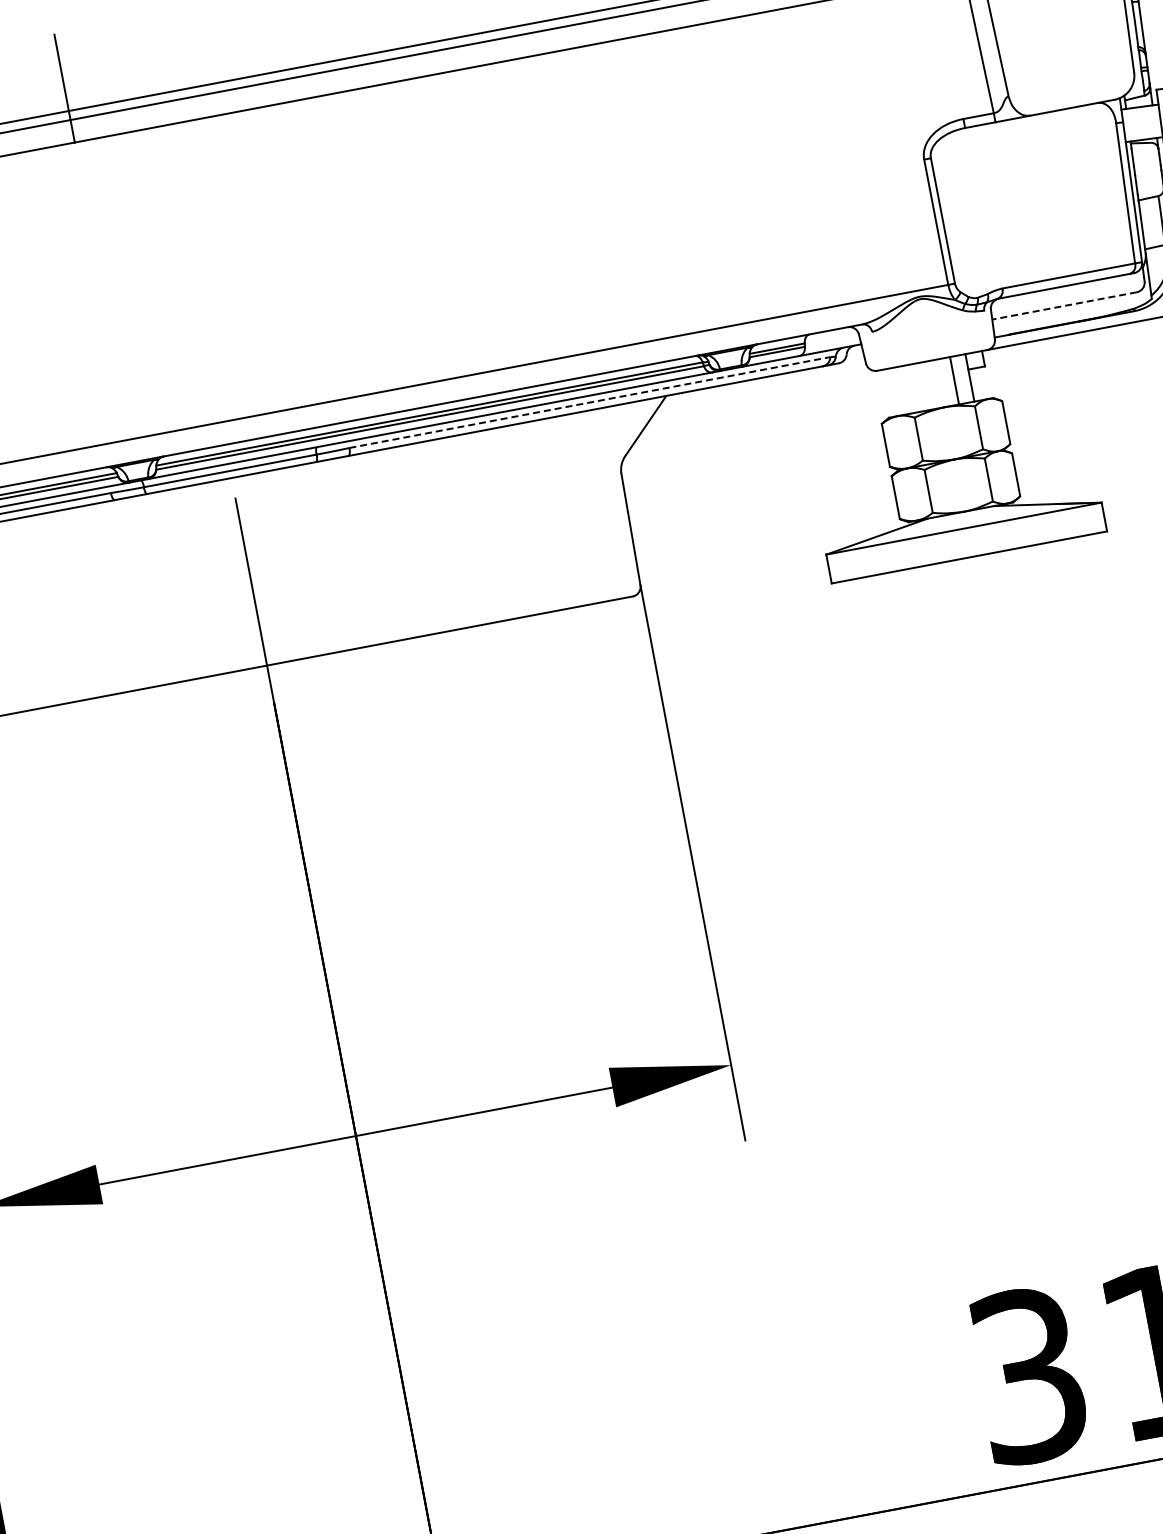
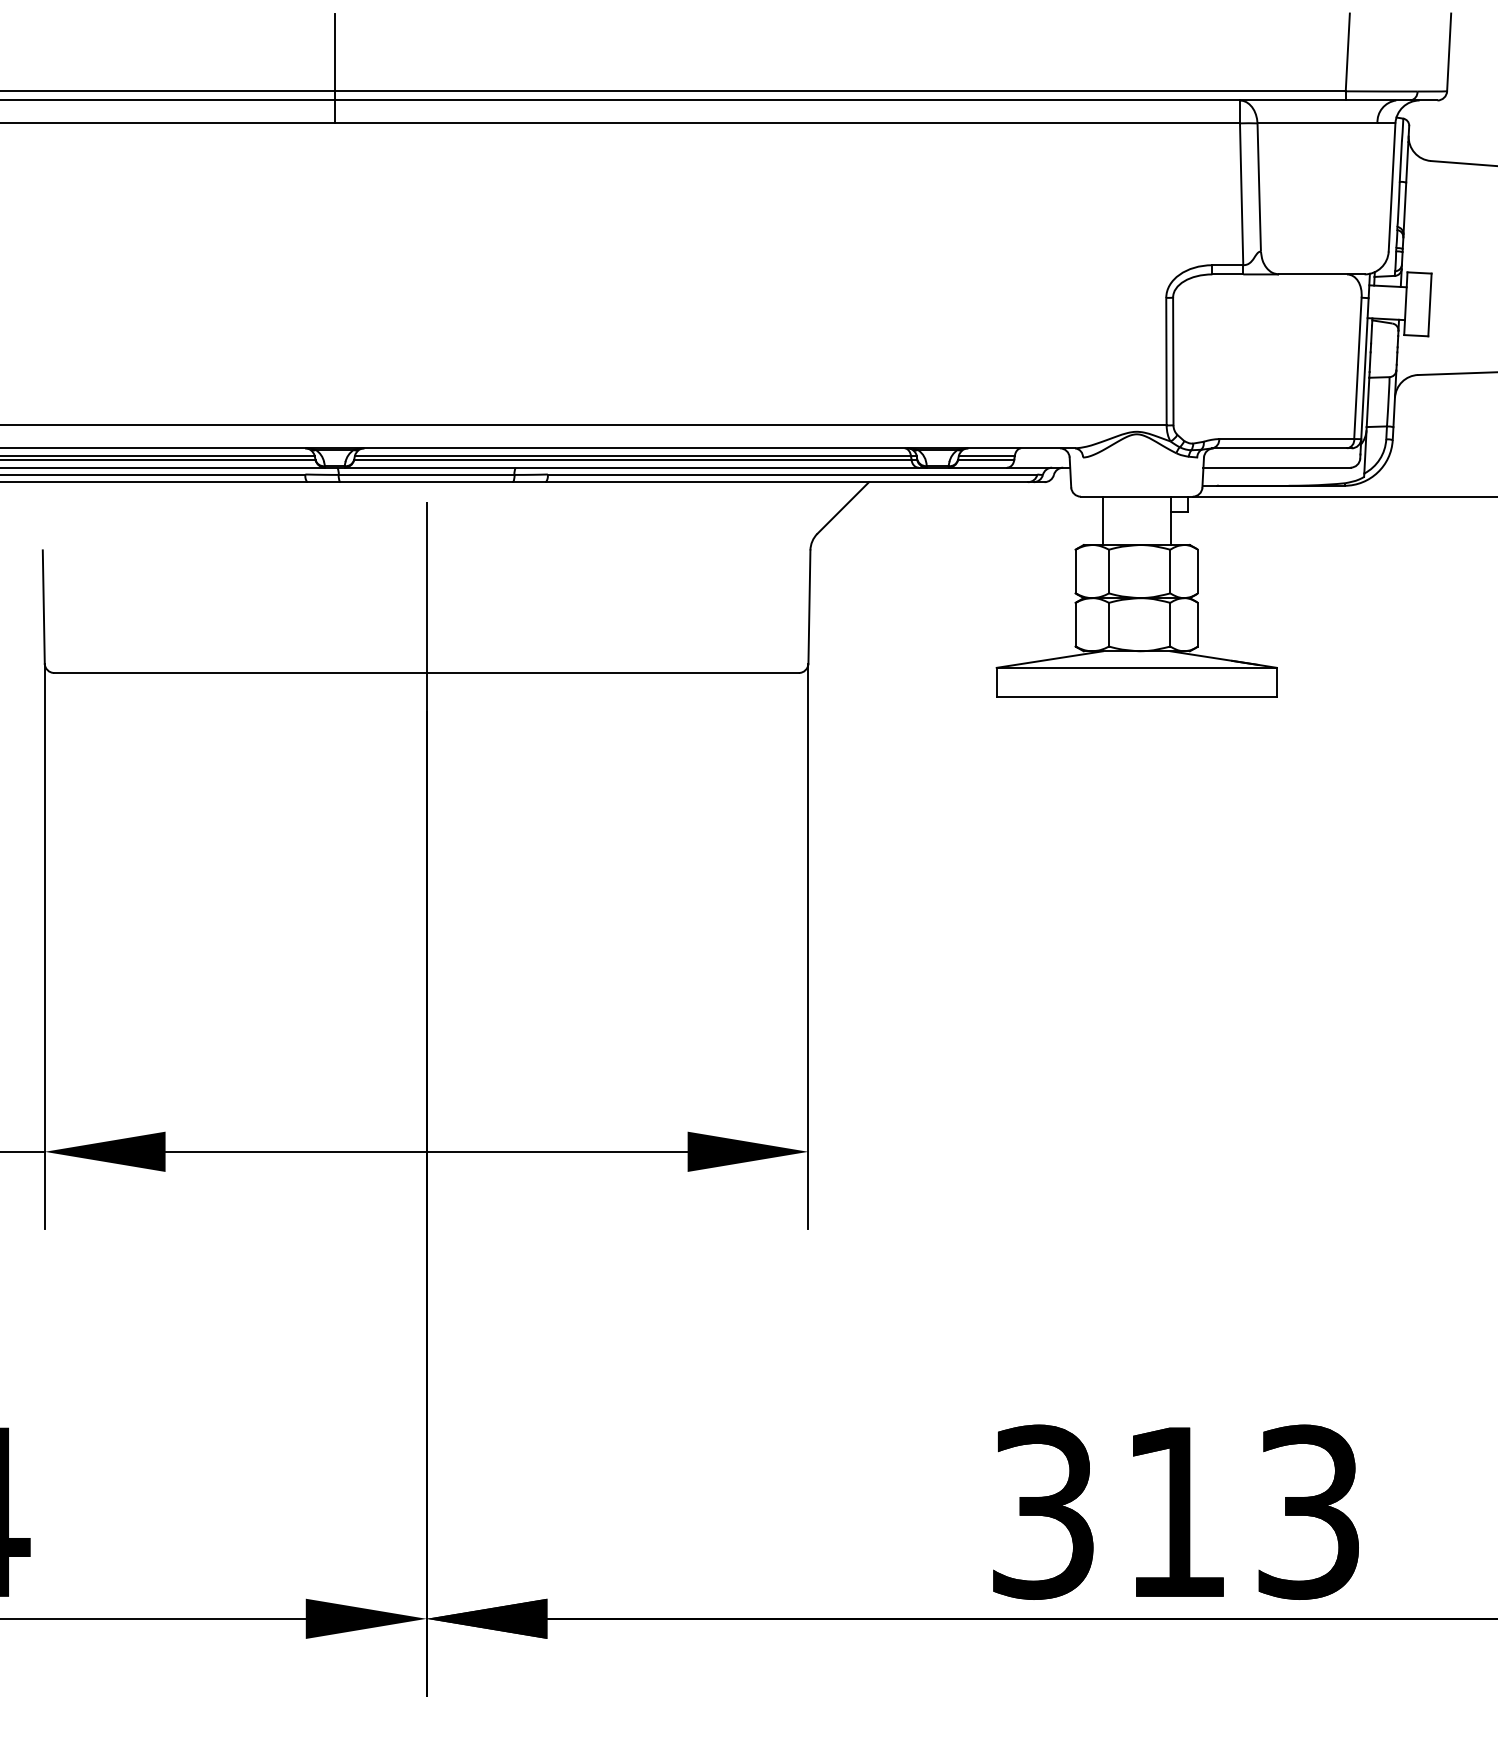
line: (1064, 305) -> (1277, 467), dashed -> solid
line: (954, 380) -> (1103, 520), moved
line: (589, 402) -> (792, 474), dashed -> solid

